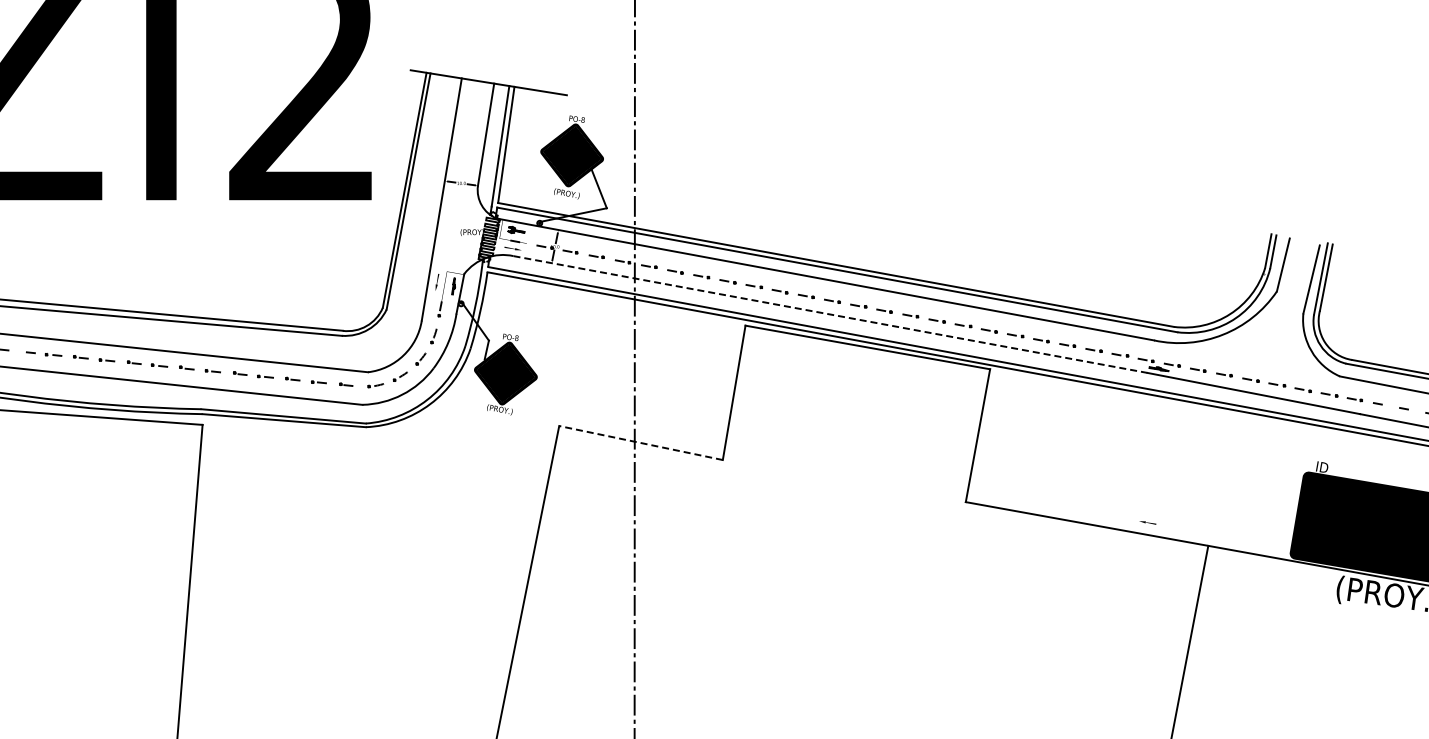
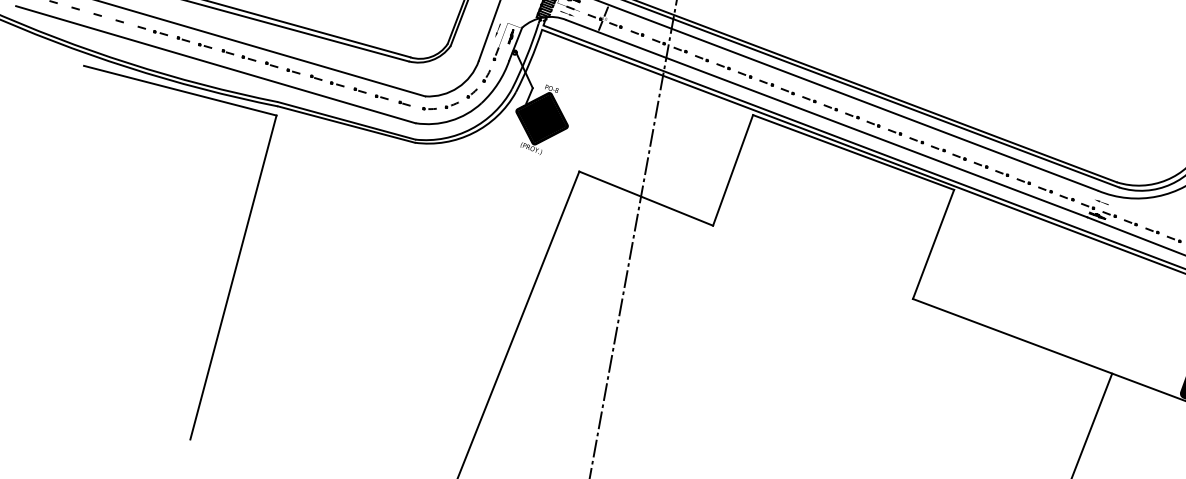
line: (831, 314) -> (827, 118), dashed -> solid
line: (641, 443) -> (646, 199), dashed -> solid
part: (1147, 522) -> (1101, 201), moved

